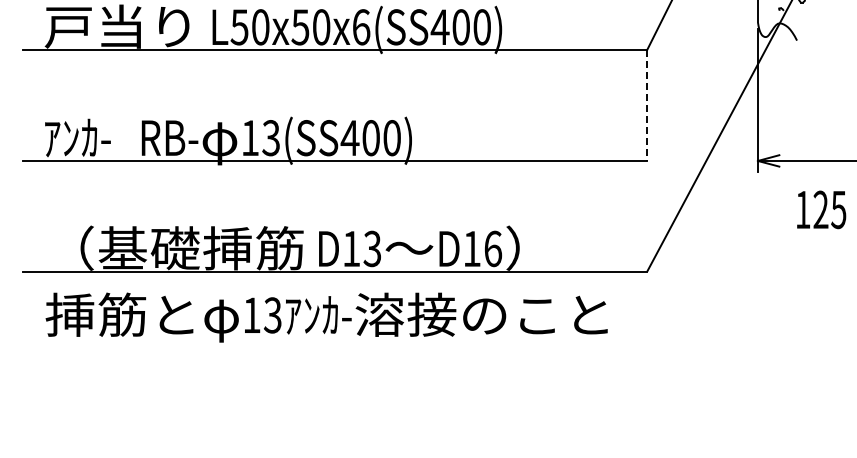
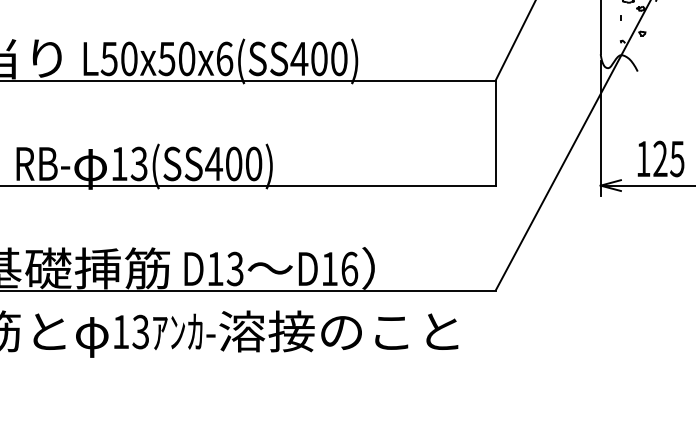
line: (647, 106) -> (495, 134), dashed -> solid
text: (821, 209) -> (660, 158), moved

